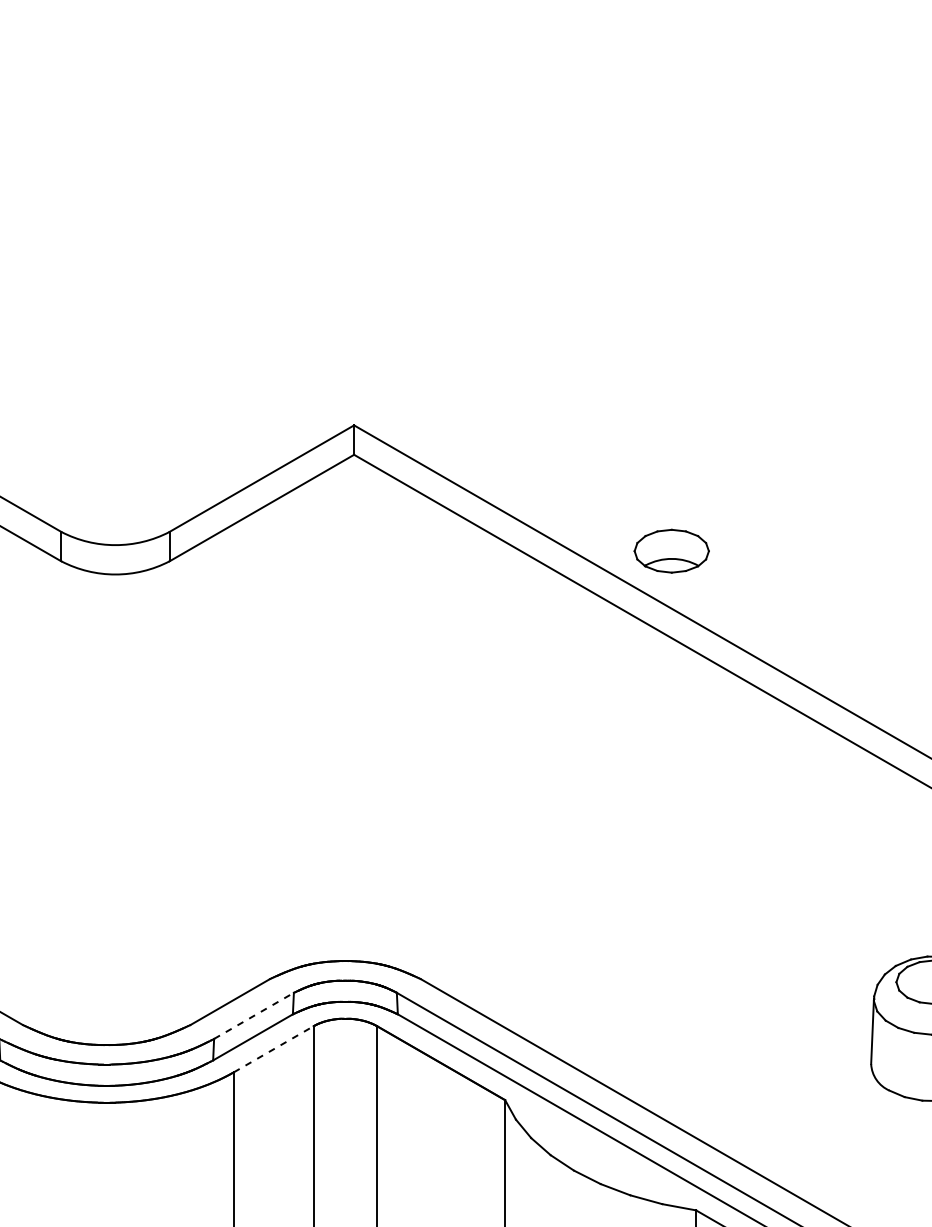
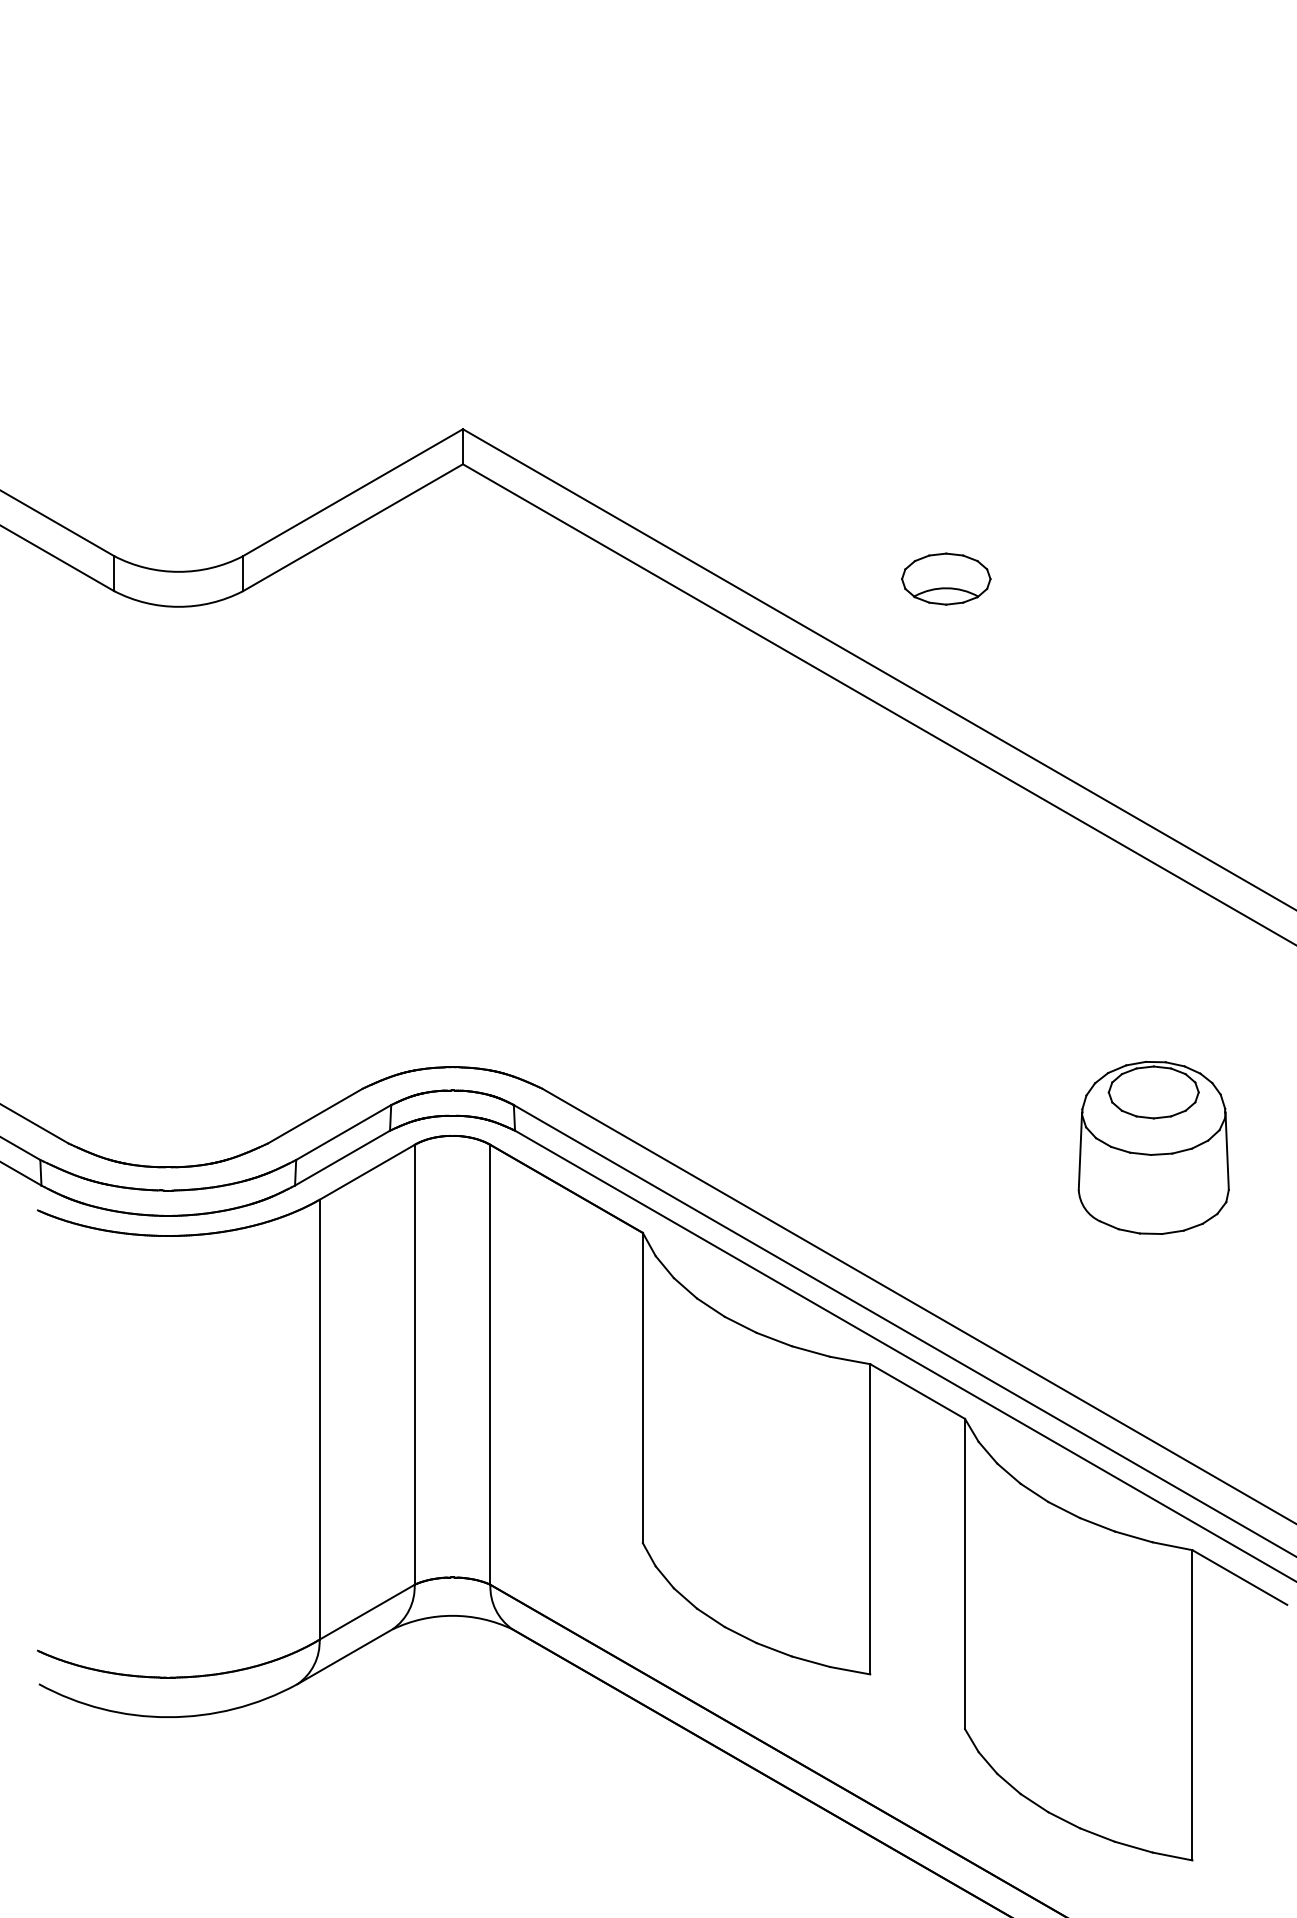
part: (671, 550) -> (946, 578), moved
line: (253, 1015) -> (343, 1132), dashed -> solid
line: (273, 1049) -> (367, 1172), dashed -> solid

